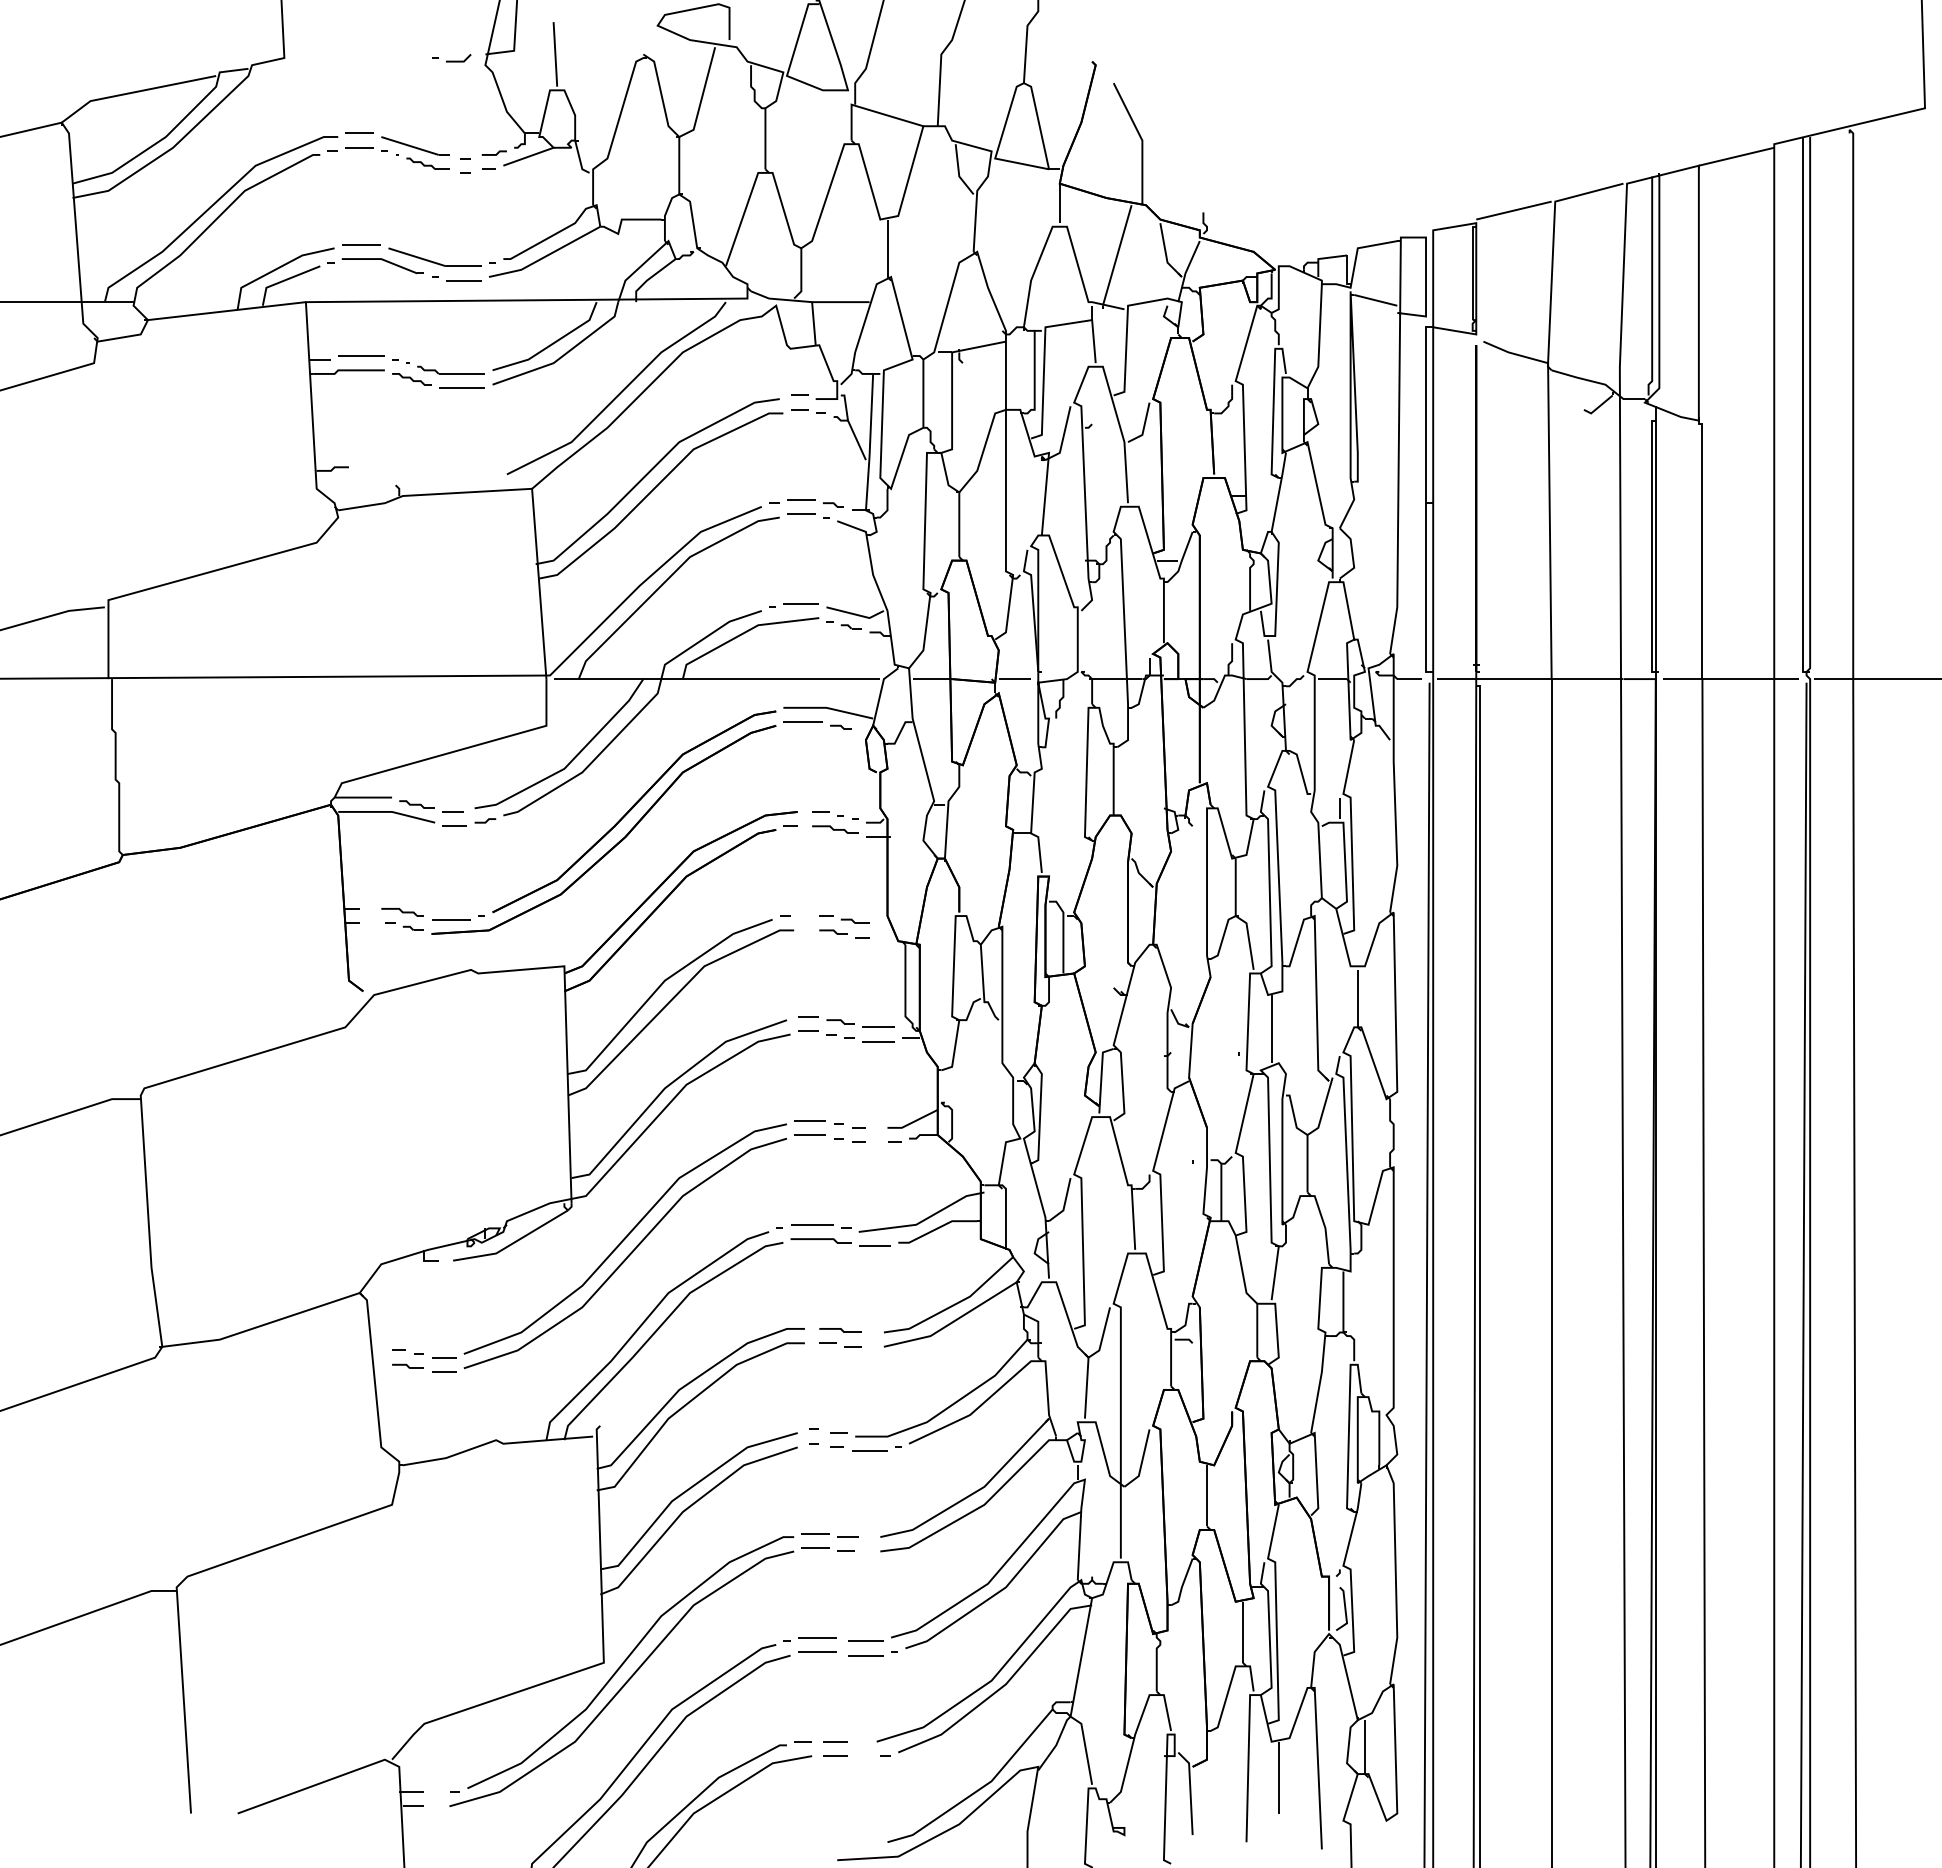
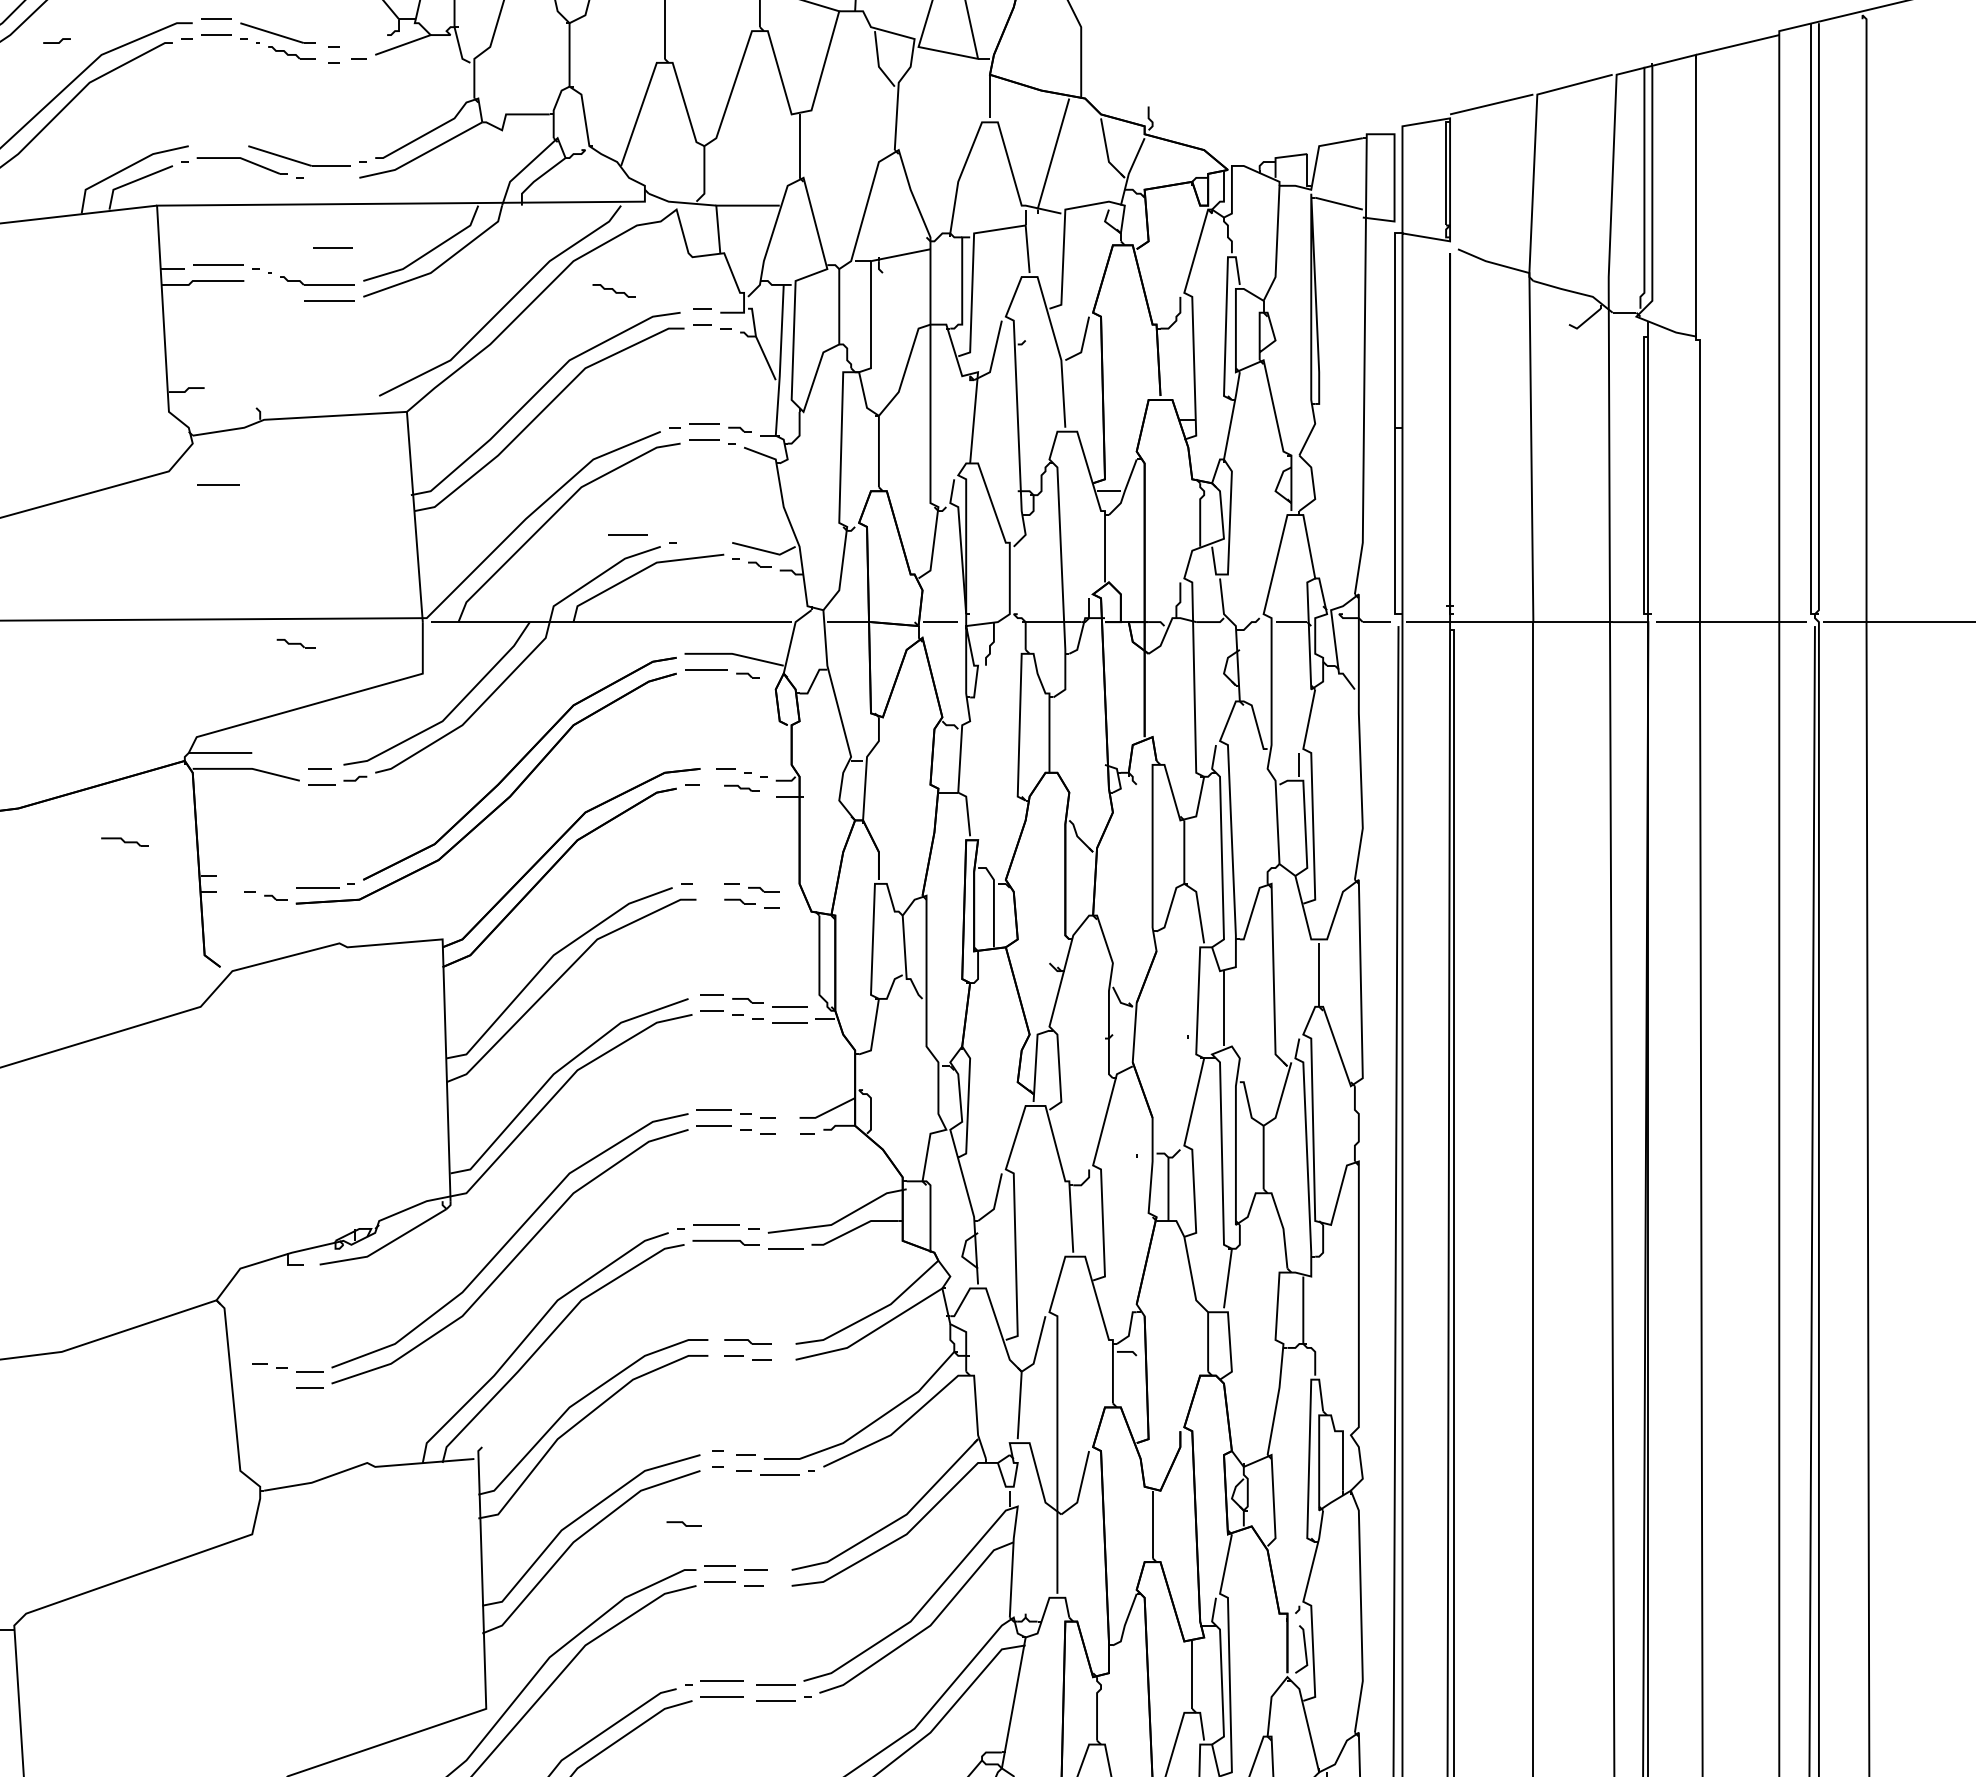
line: (493, 154) -> (56, 42), moved
line: (361, 244) -> (218, 484), moved
line: (463, 280) -> (332, 248), moved
part: (411, 379) -> (613, 291), moved
line: (800, 603) -> (627, 535), moved
part: (416, 804) -> (295, 643), moved
part: (835, 829) -> (742, 788), size x0.7
part: (402, 912) -> (124, 842), moved
part: (407, 1365) -> (683, 1522), moved

